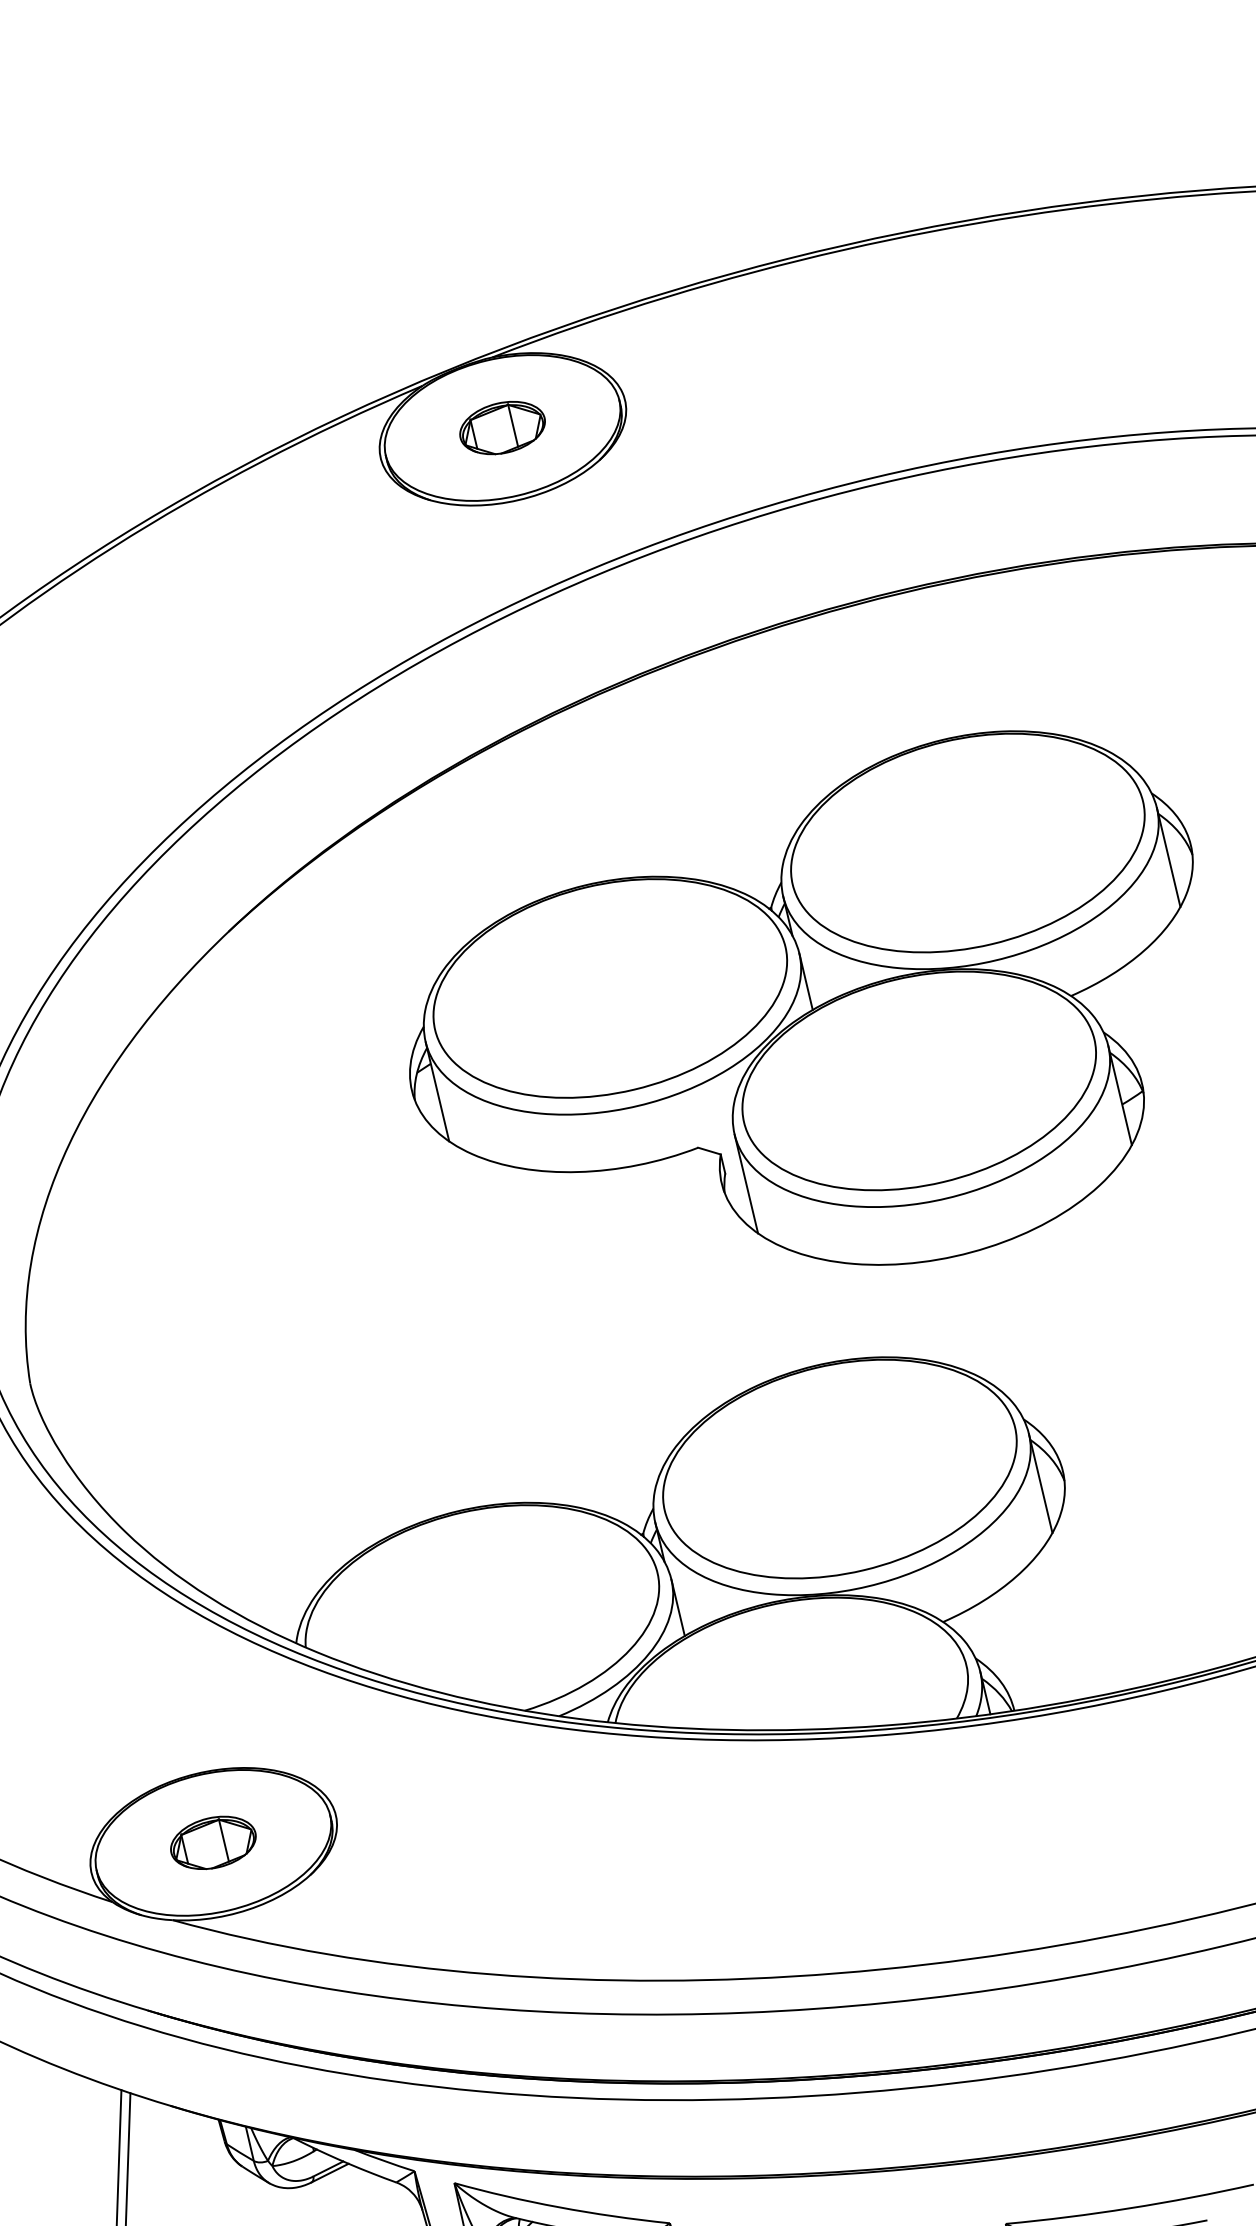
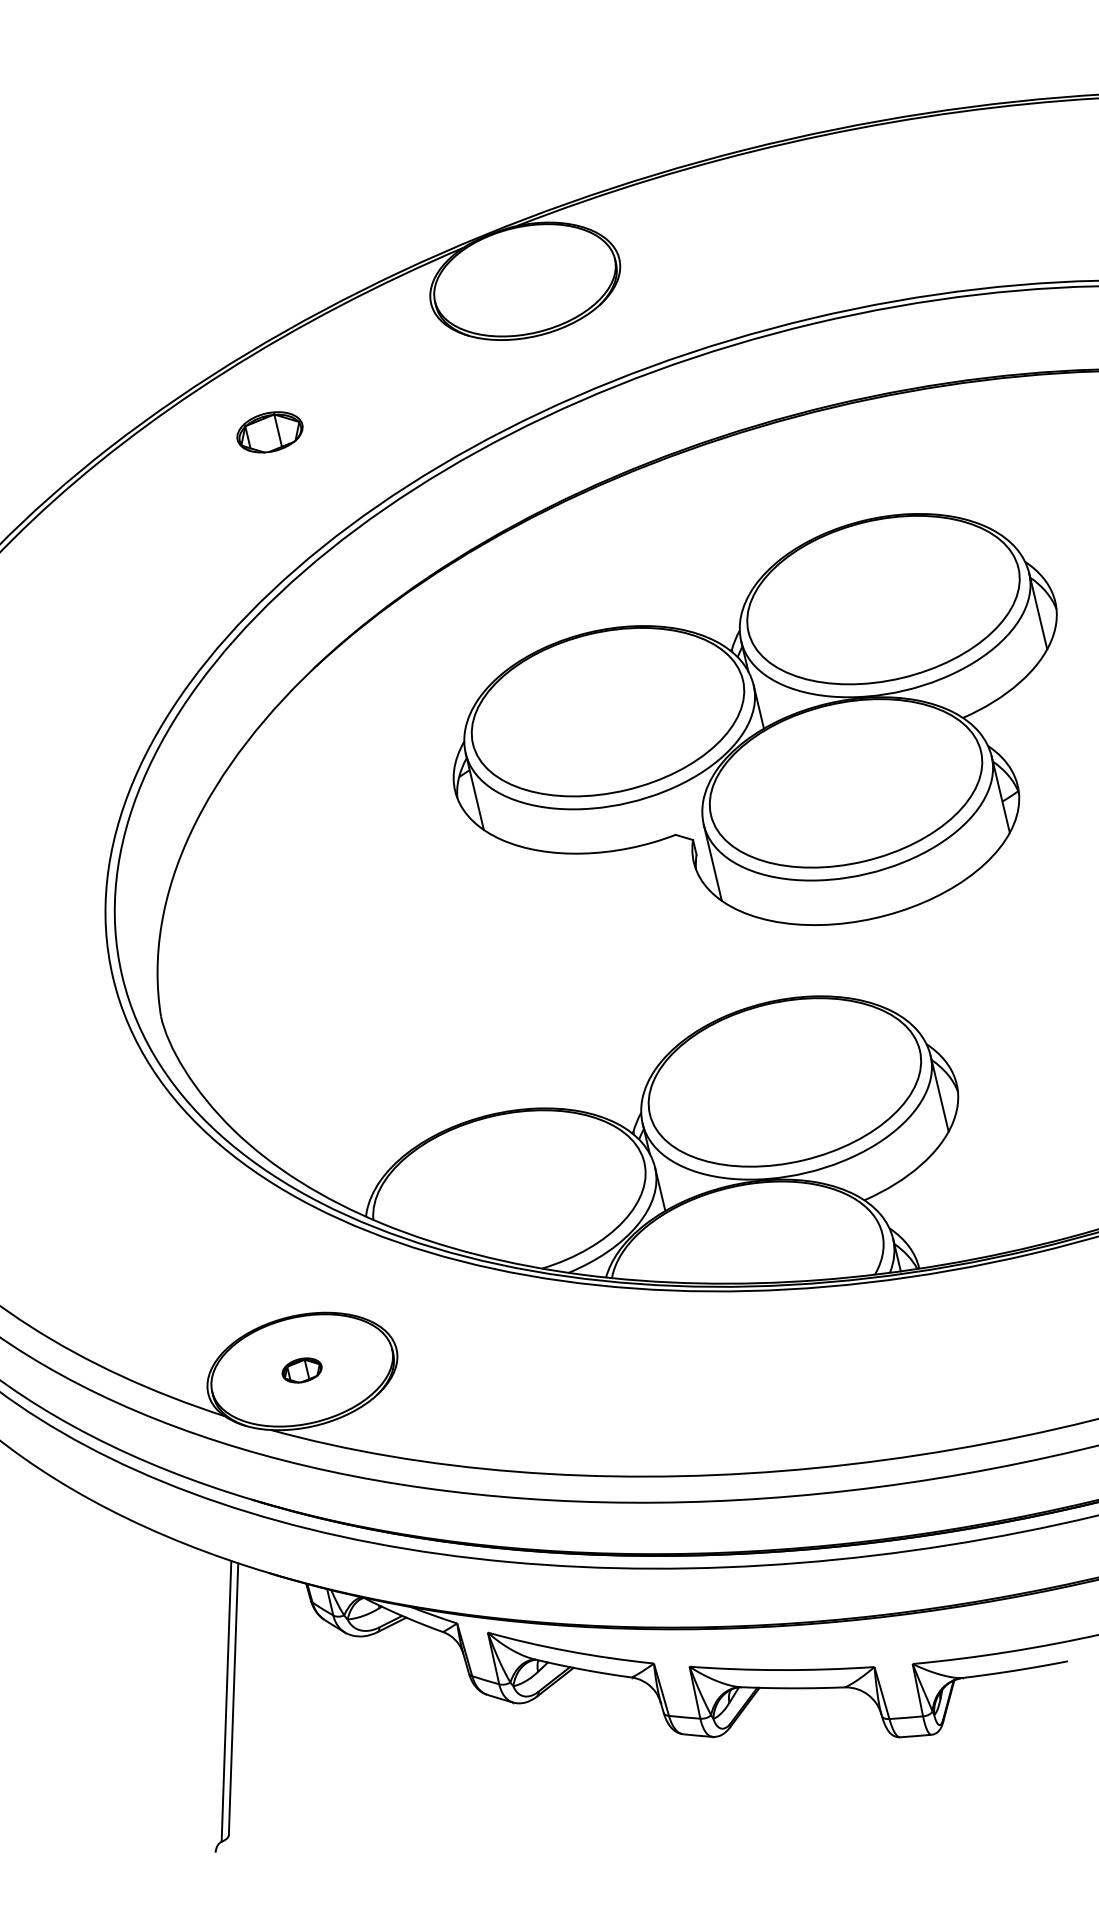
part: (501, 428) -> (269, 432), moved
part: (212, 1842) -> (301, 1370), size x0.6

